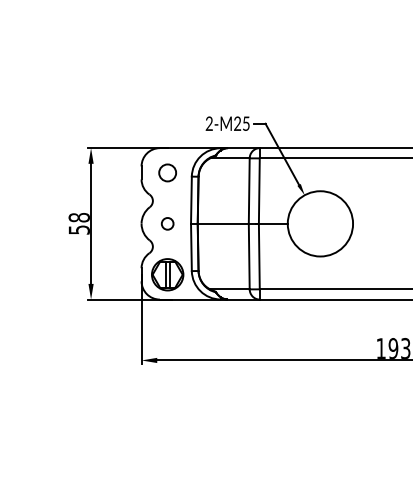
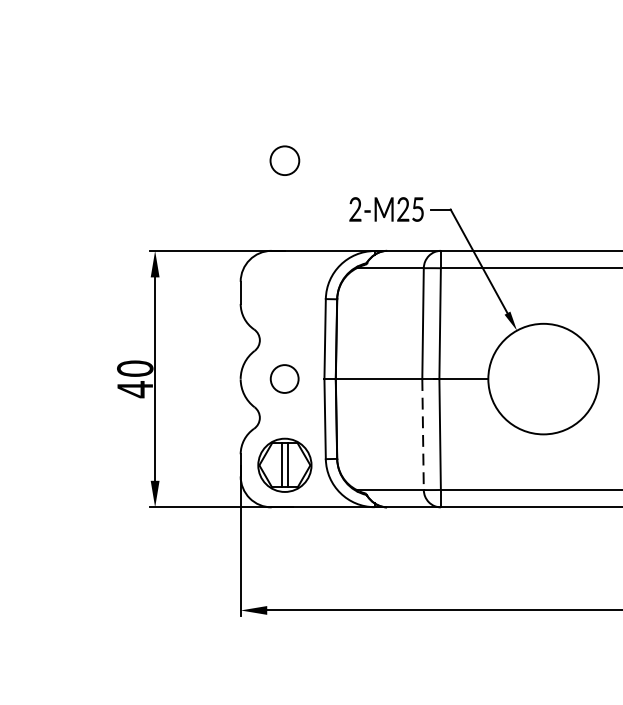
circle: (167, 172) -> (284, 159), moved
text: (78, 223) -> (133, 378), 58 -> 40
circle: (167, 223) -> (284, 378), size x1.4
line: (249, 256) -> (423, 434), solid -> dashed

